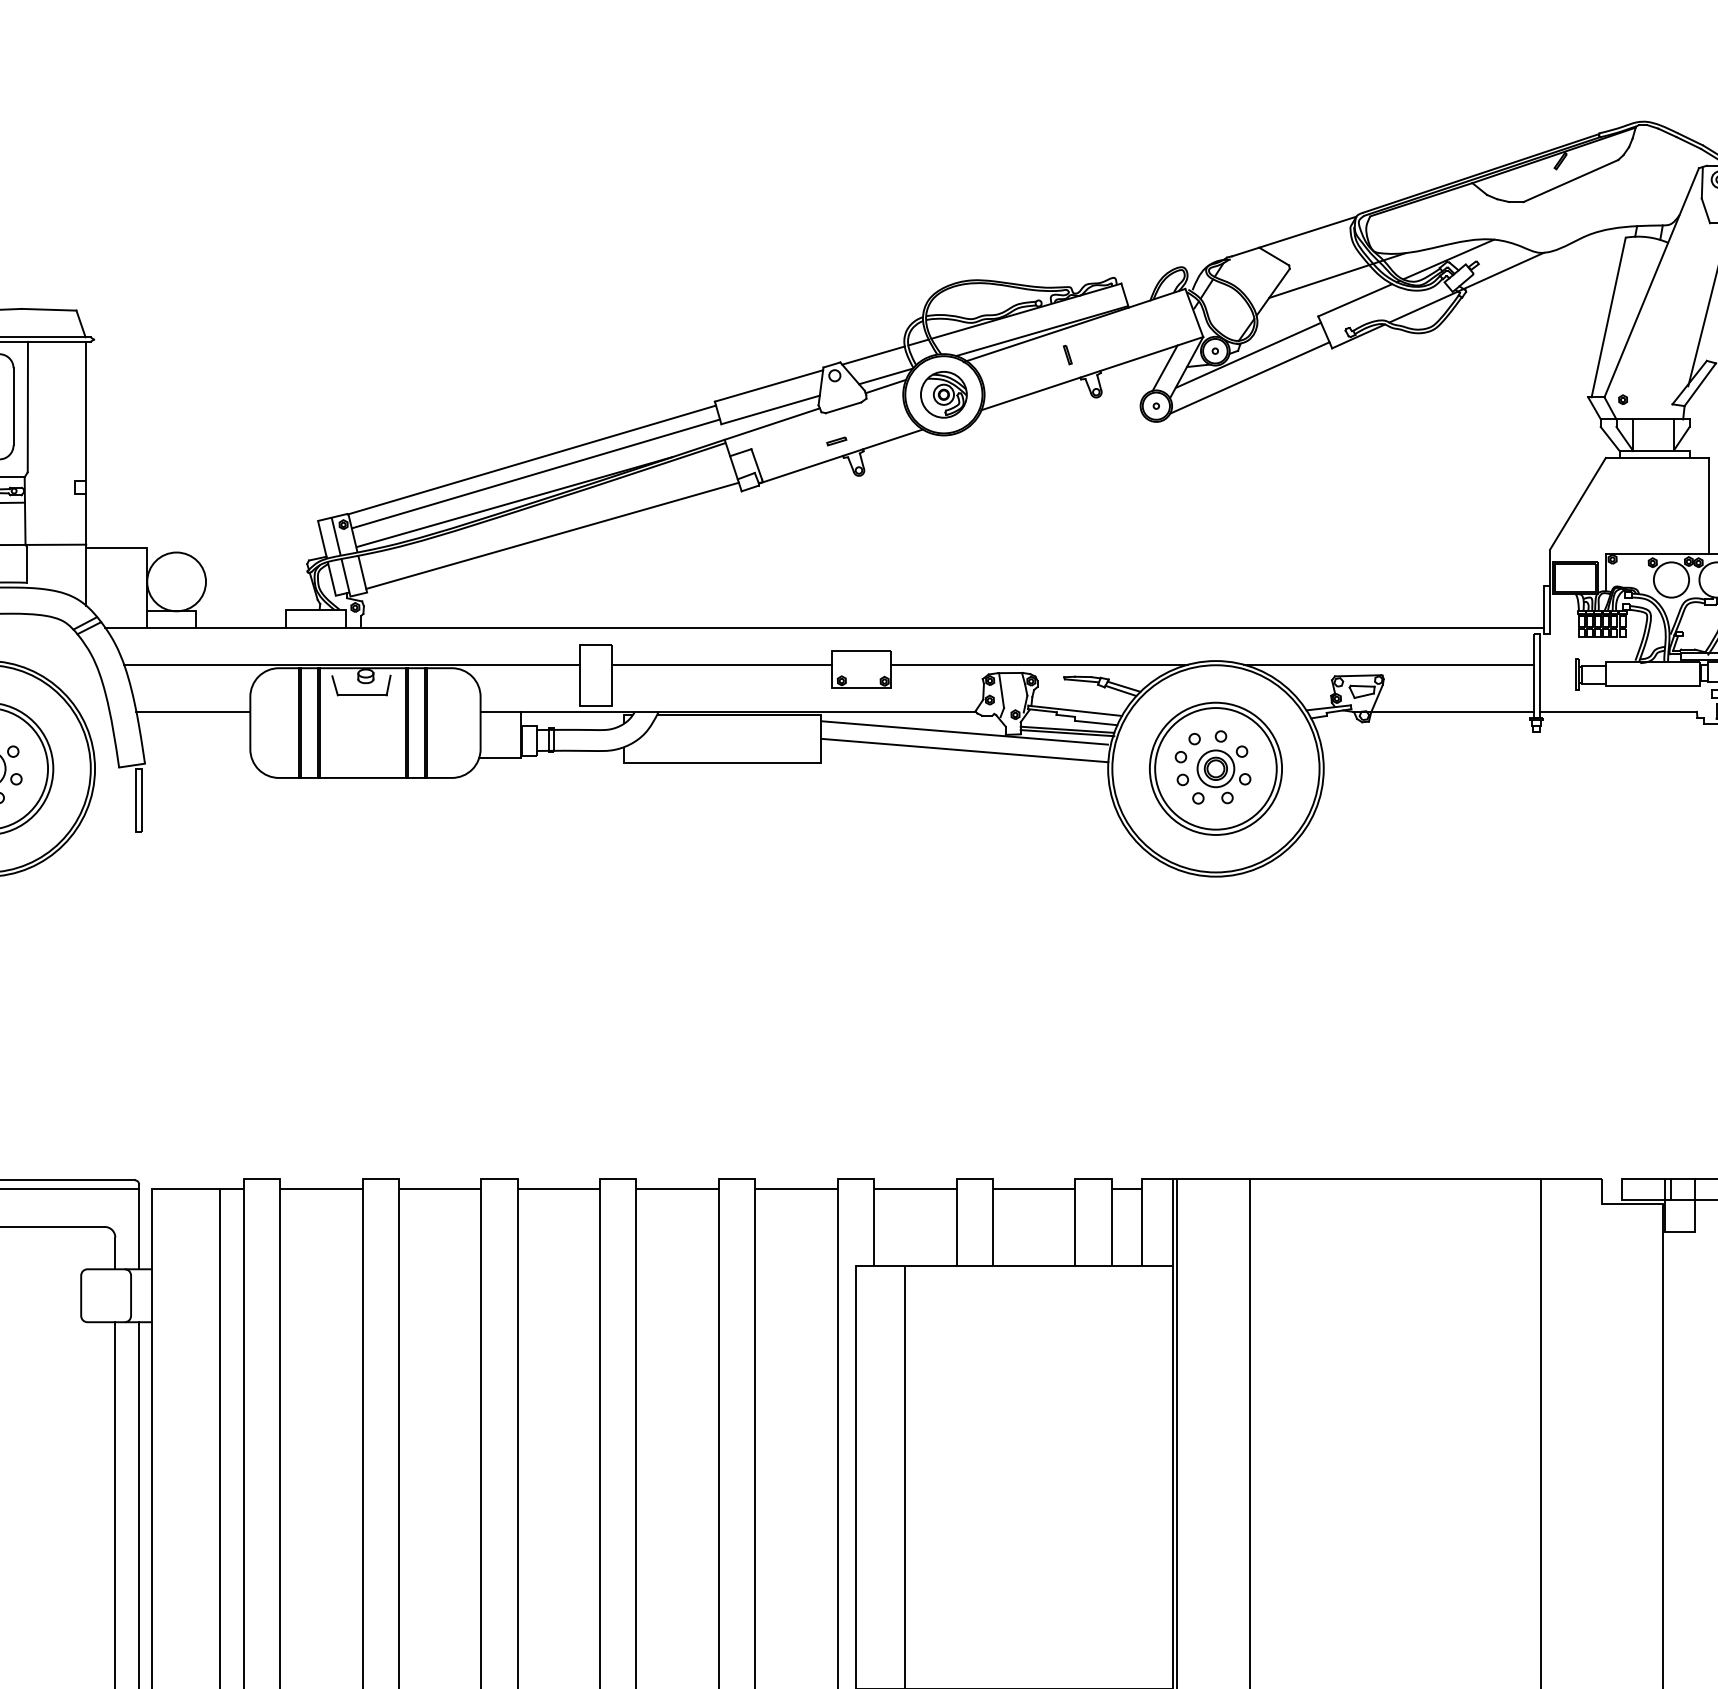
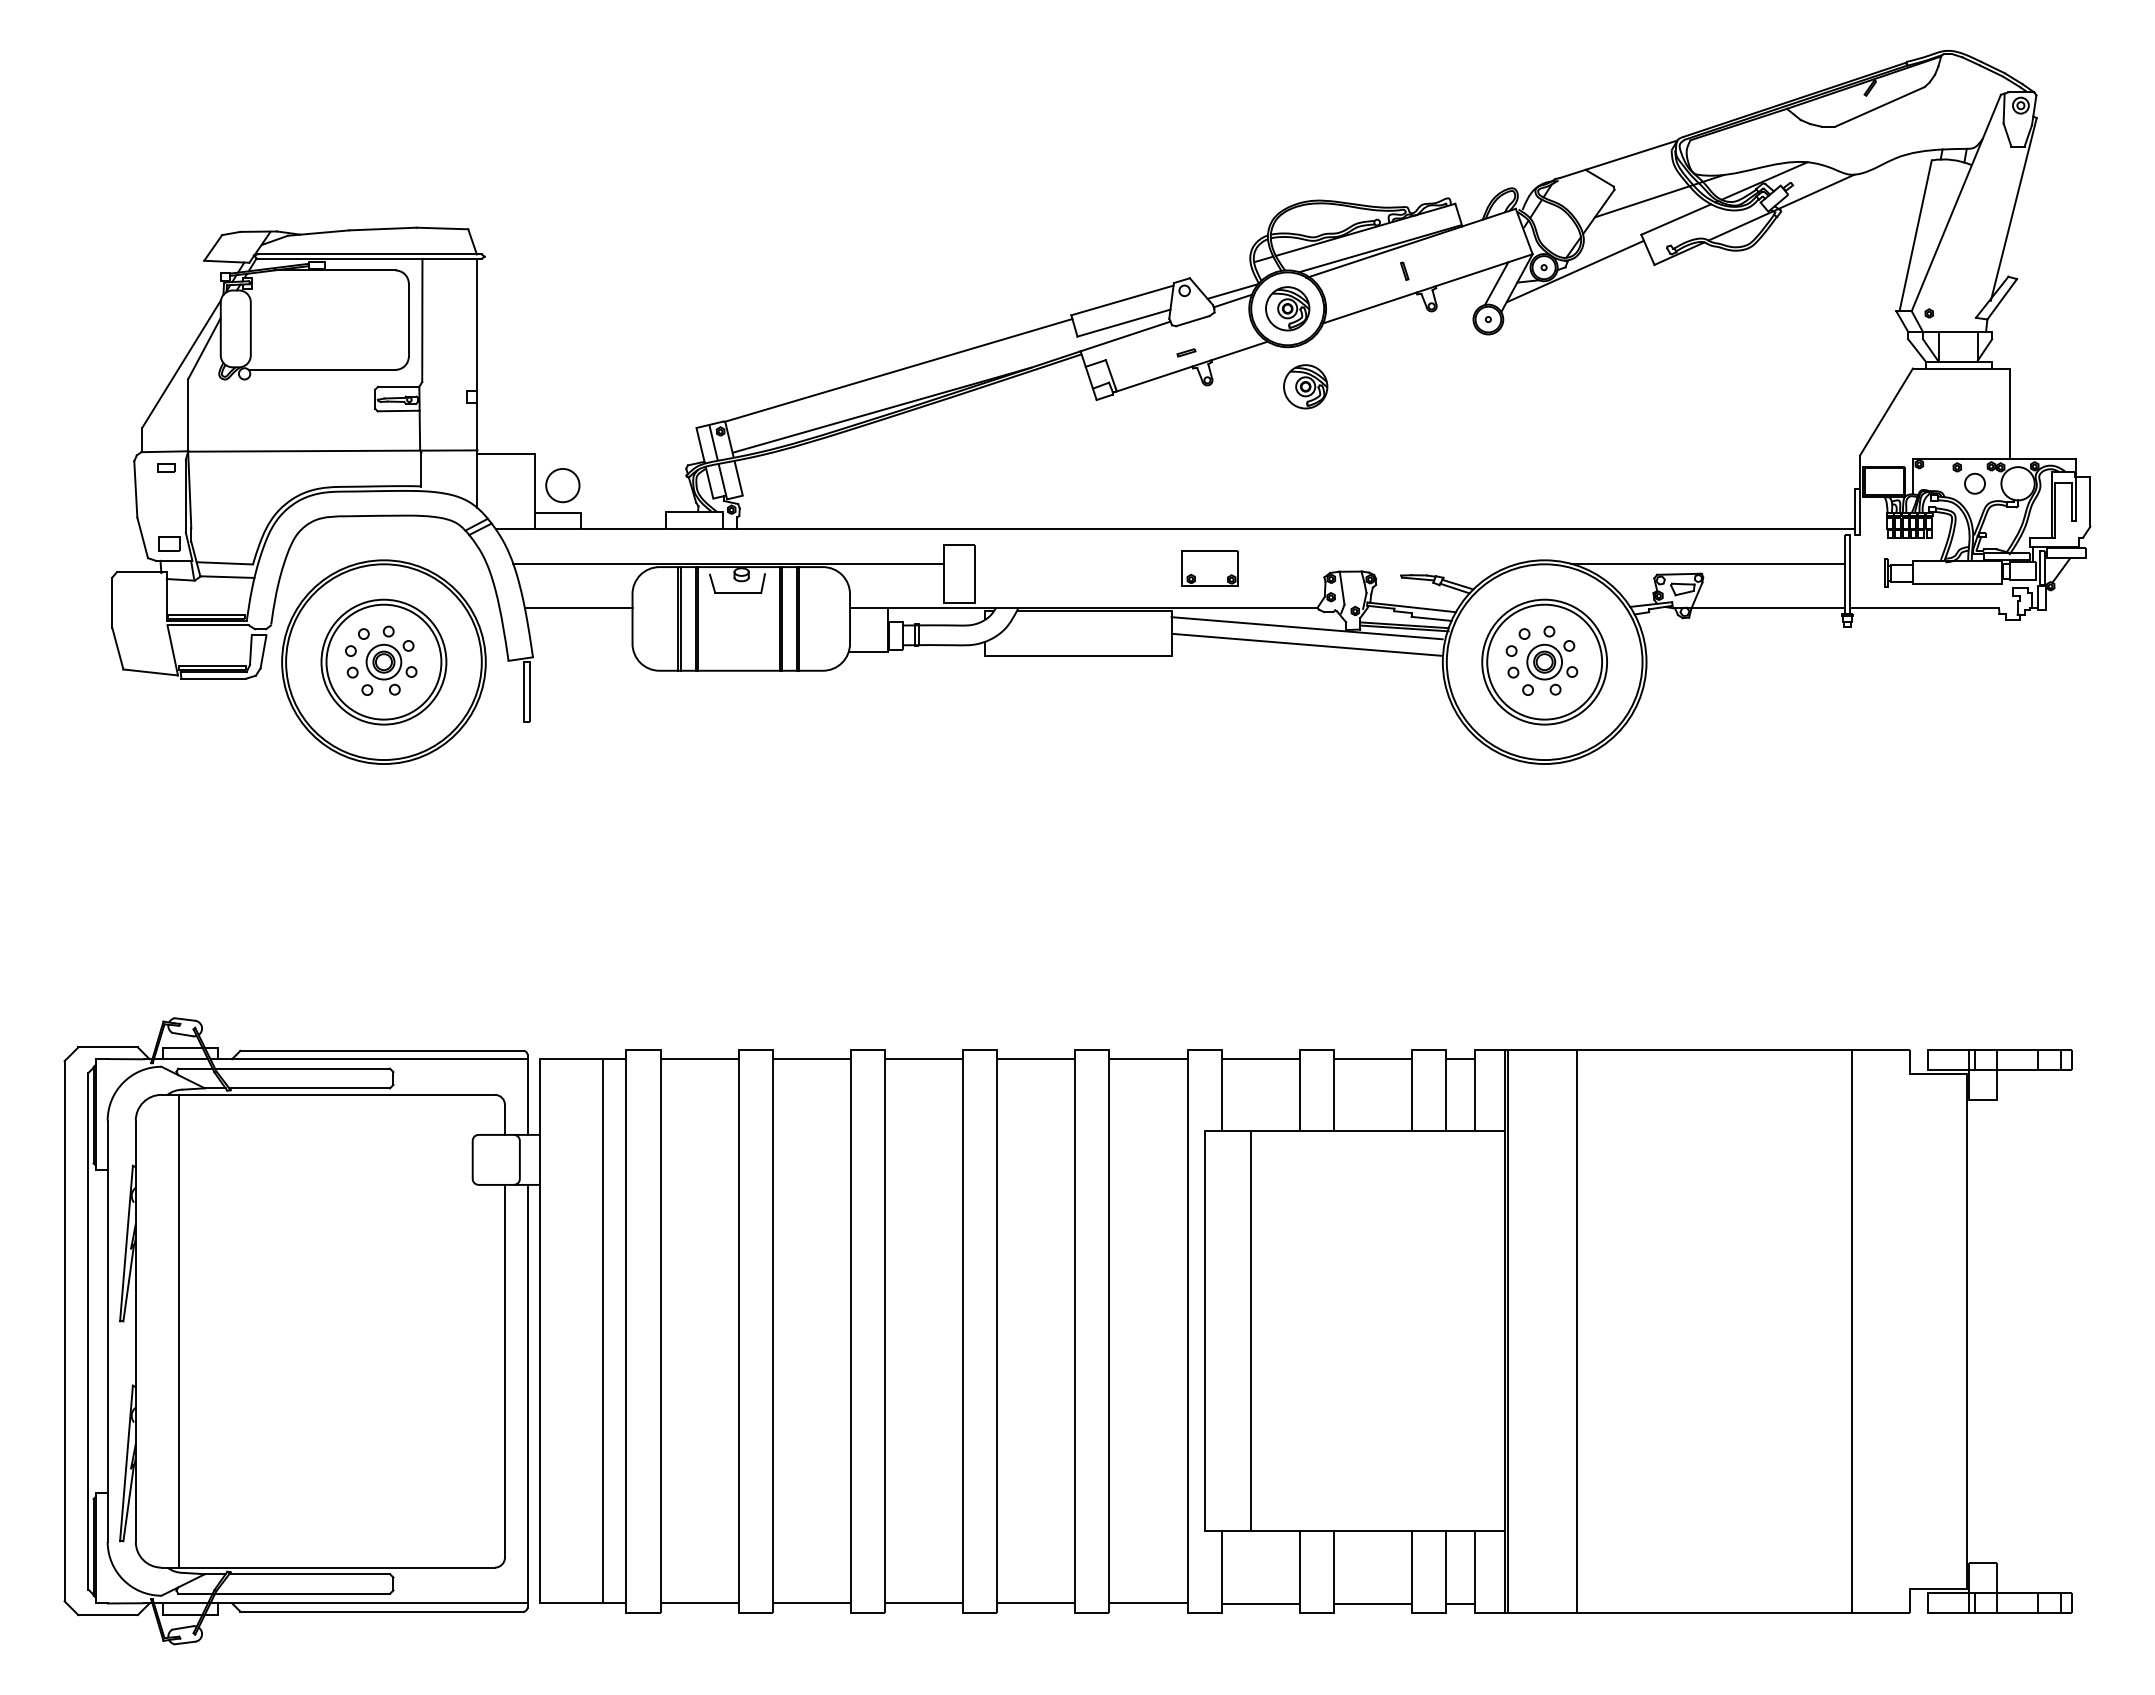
line: (872, 355) -> (1220, 271), removed
line: (1249, 377) -> (1576, 292), removed
line: (536, 473) -> (902, 383), removed
part: (962, 477) -> (1305, 386), added
line: (553, 535) -> (918, 441), removed
circle: (1670, 579) -> (1974, 483), size x0.6
circle: (176, 581) -> (562, 485), size x0.6
line: (721, 664) -> (1077, 563), removed
line: (1038, 664) -> (1377, 563), removed

